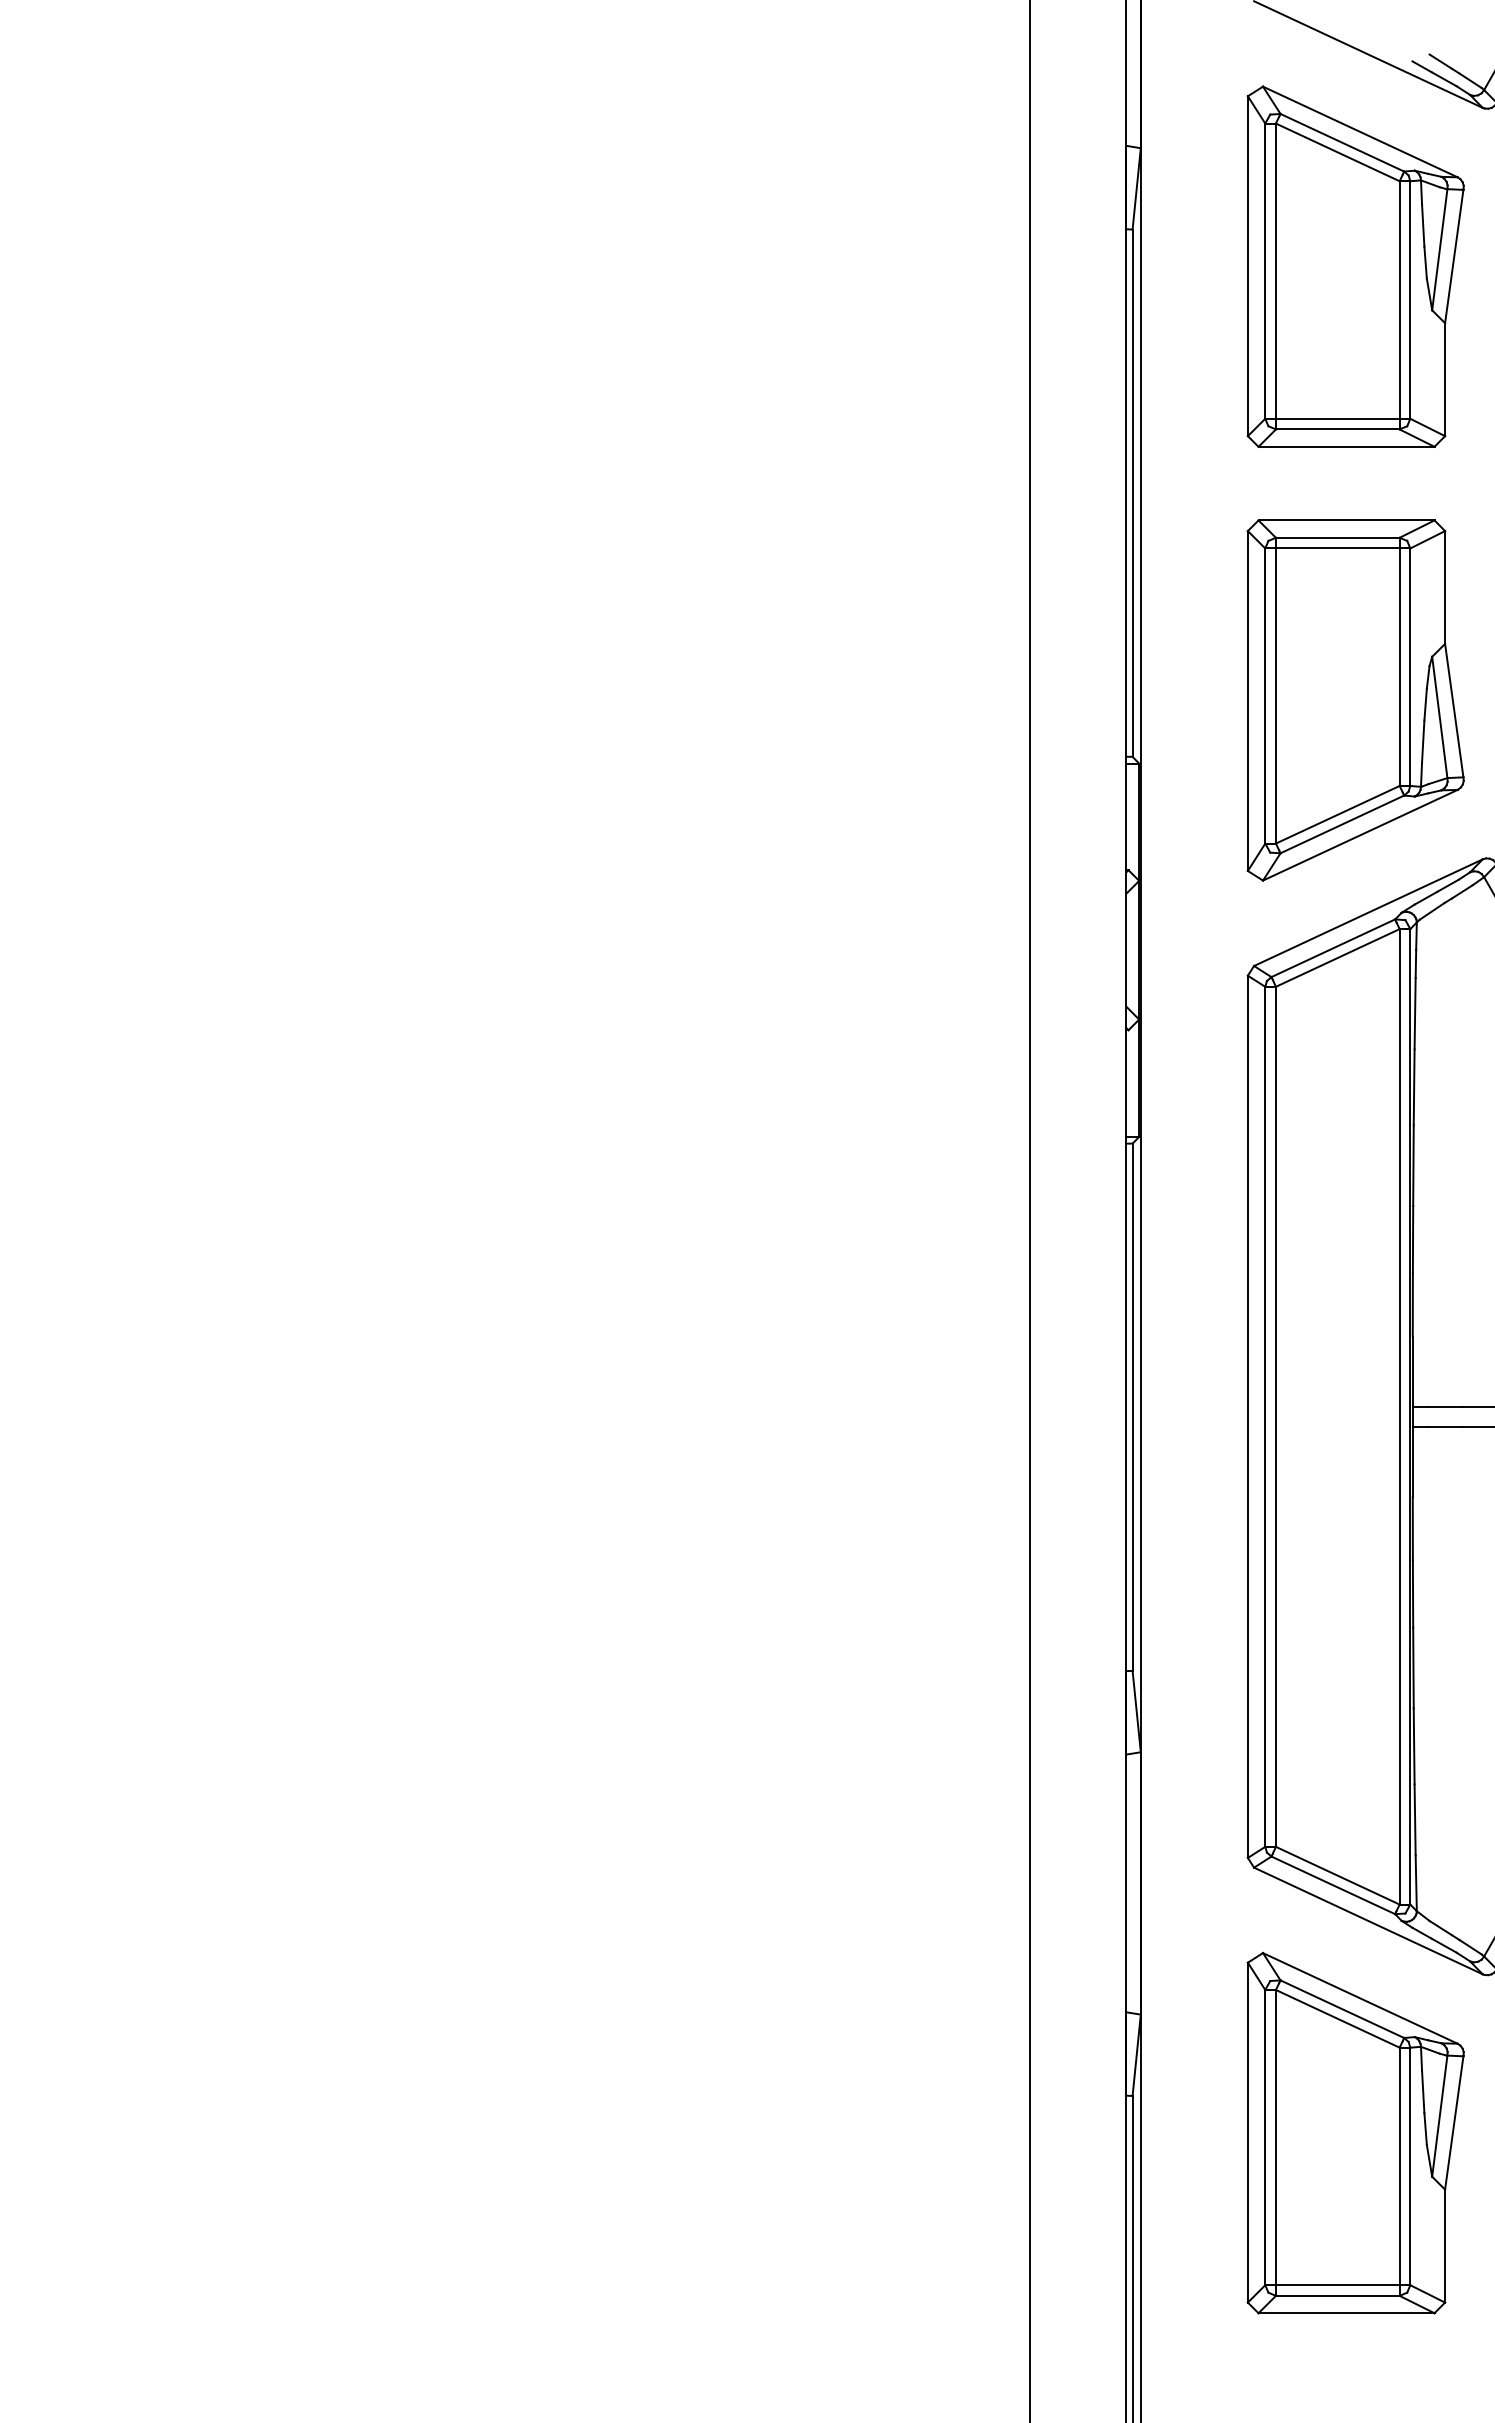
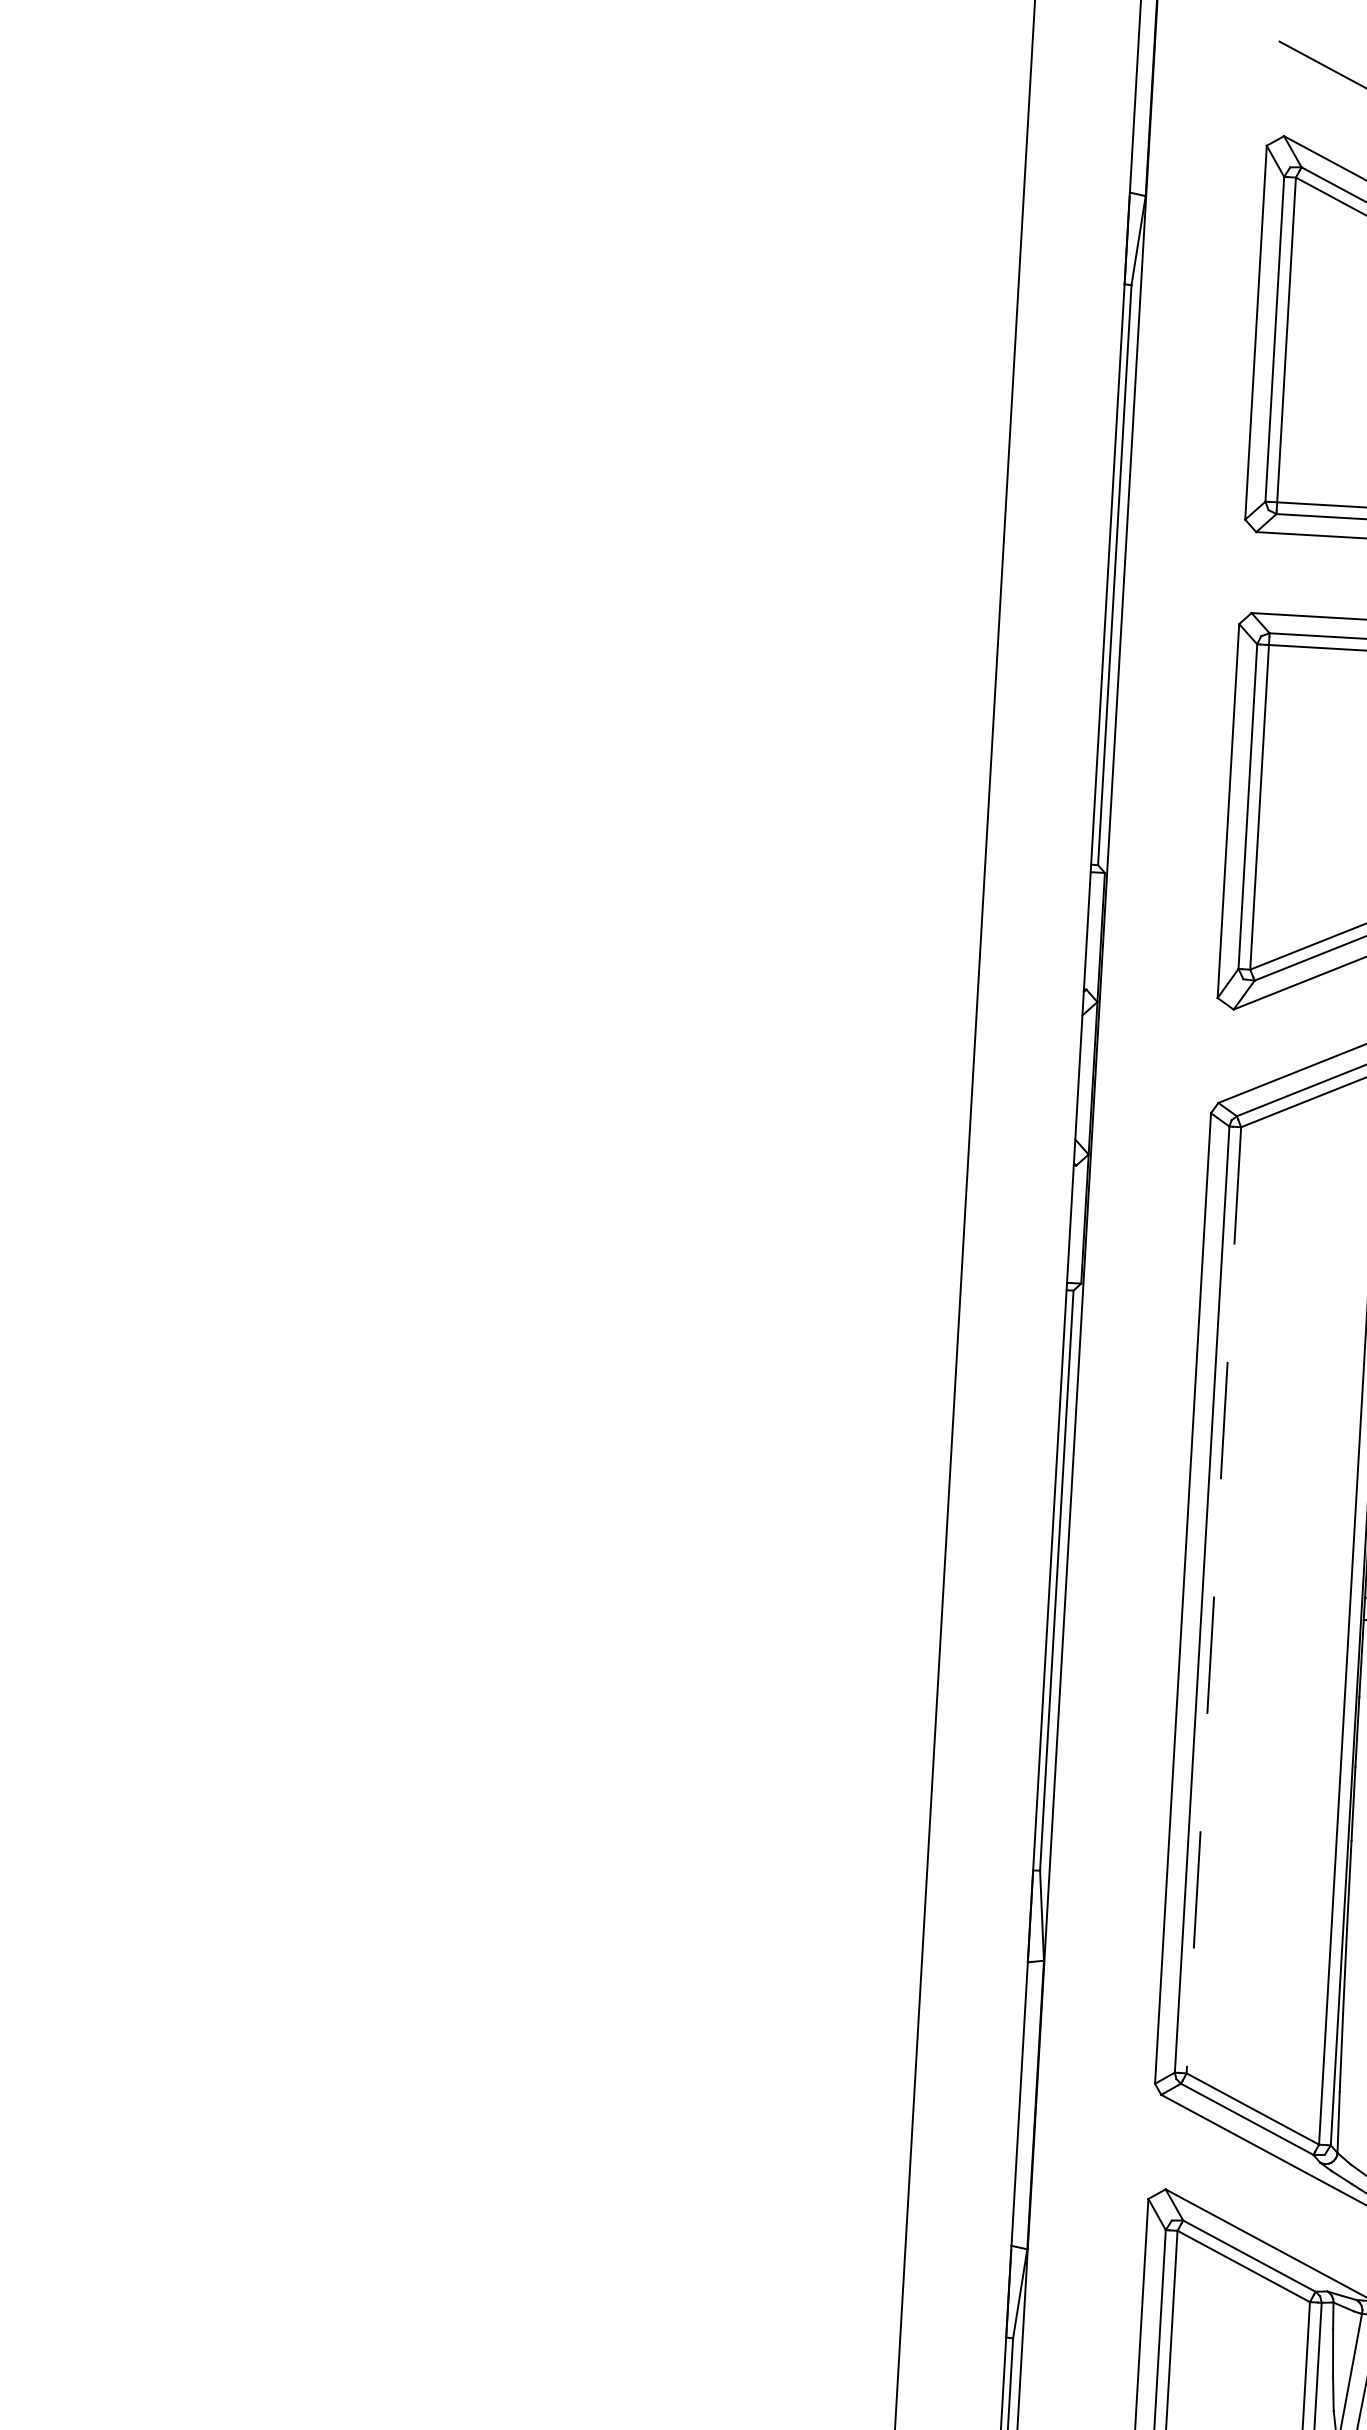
line: (1275, 1417) -> (1213, 1600), solid -> dashed

